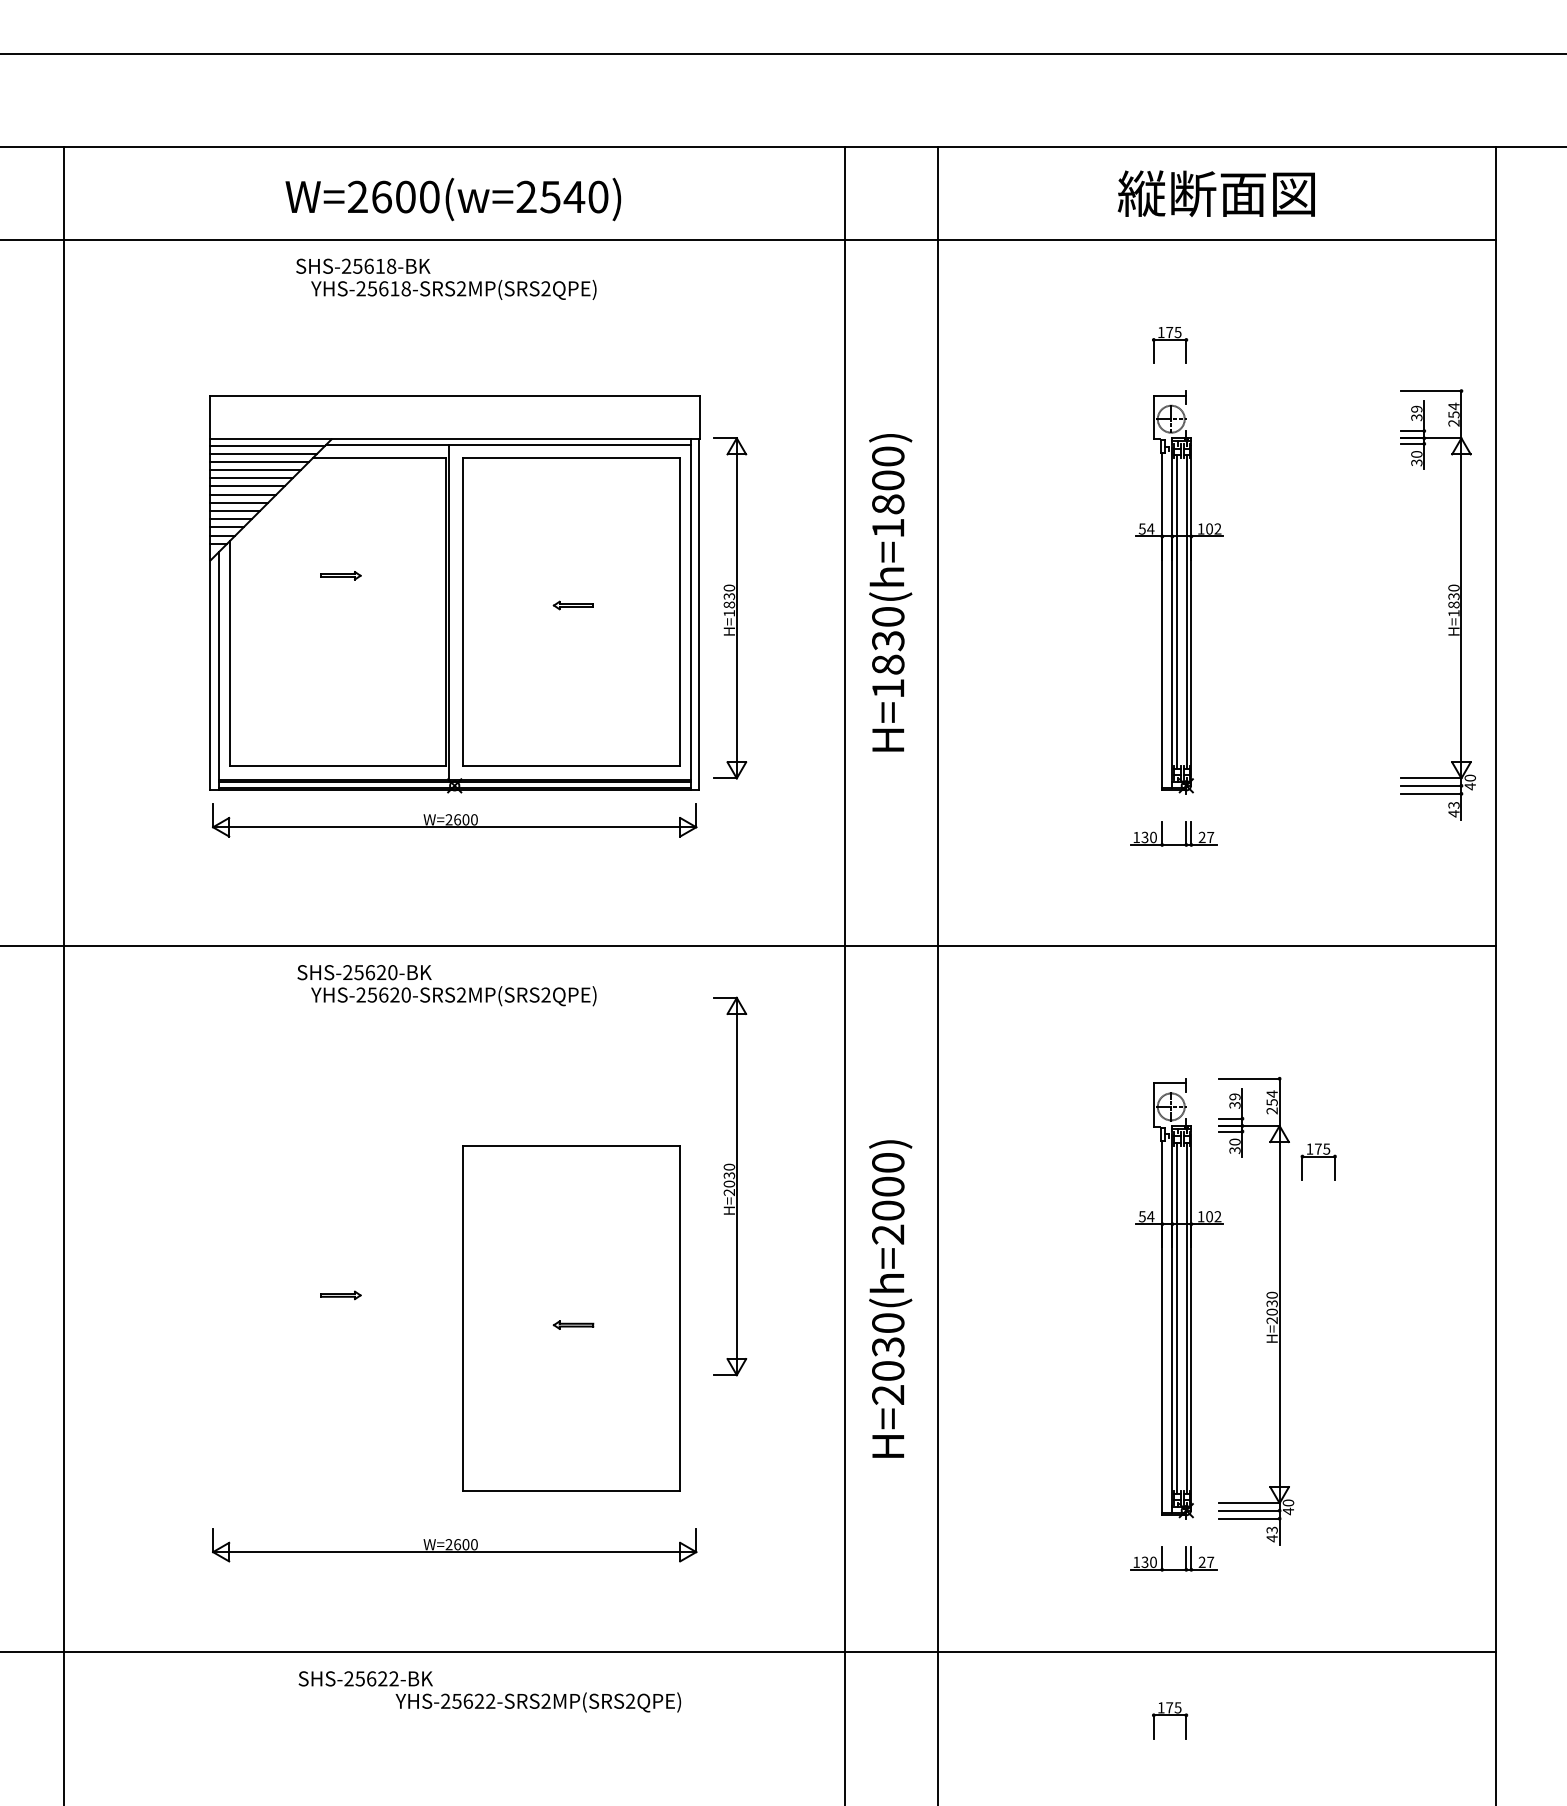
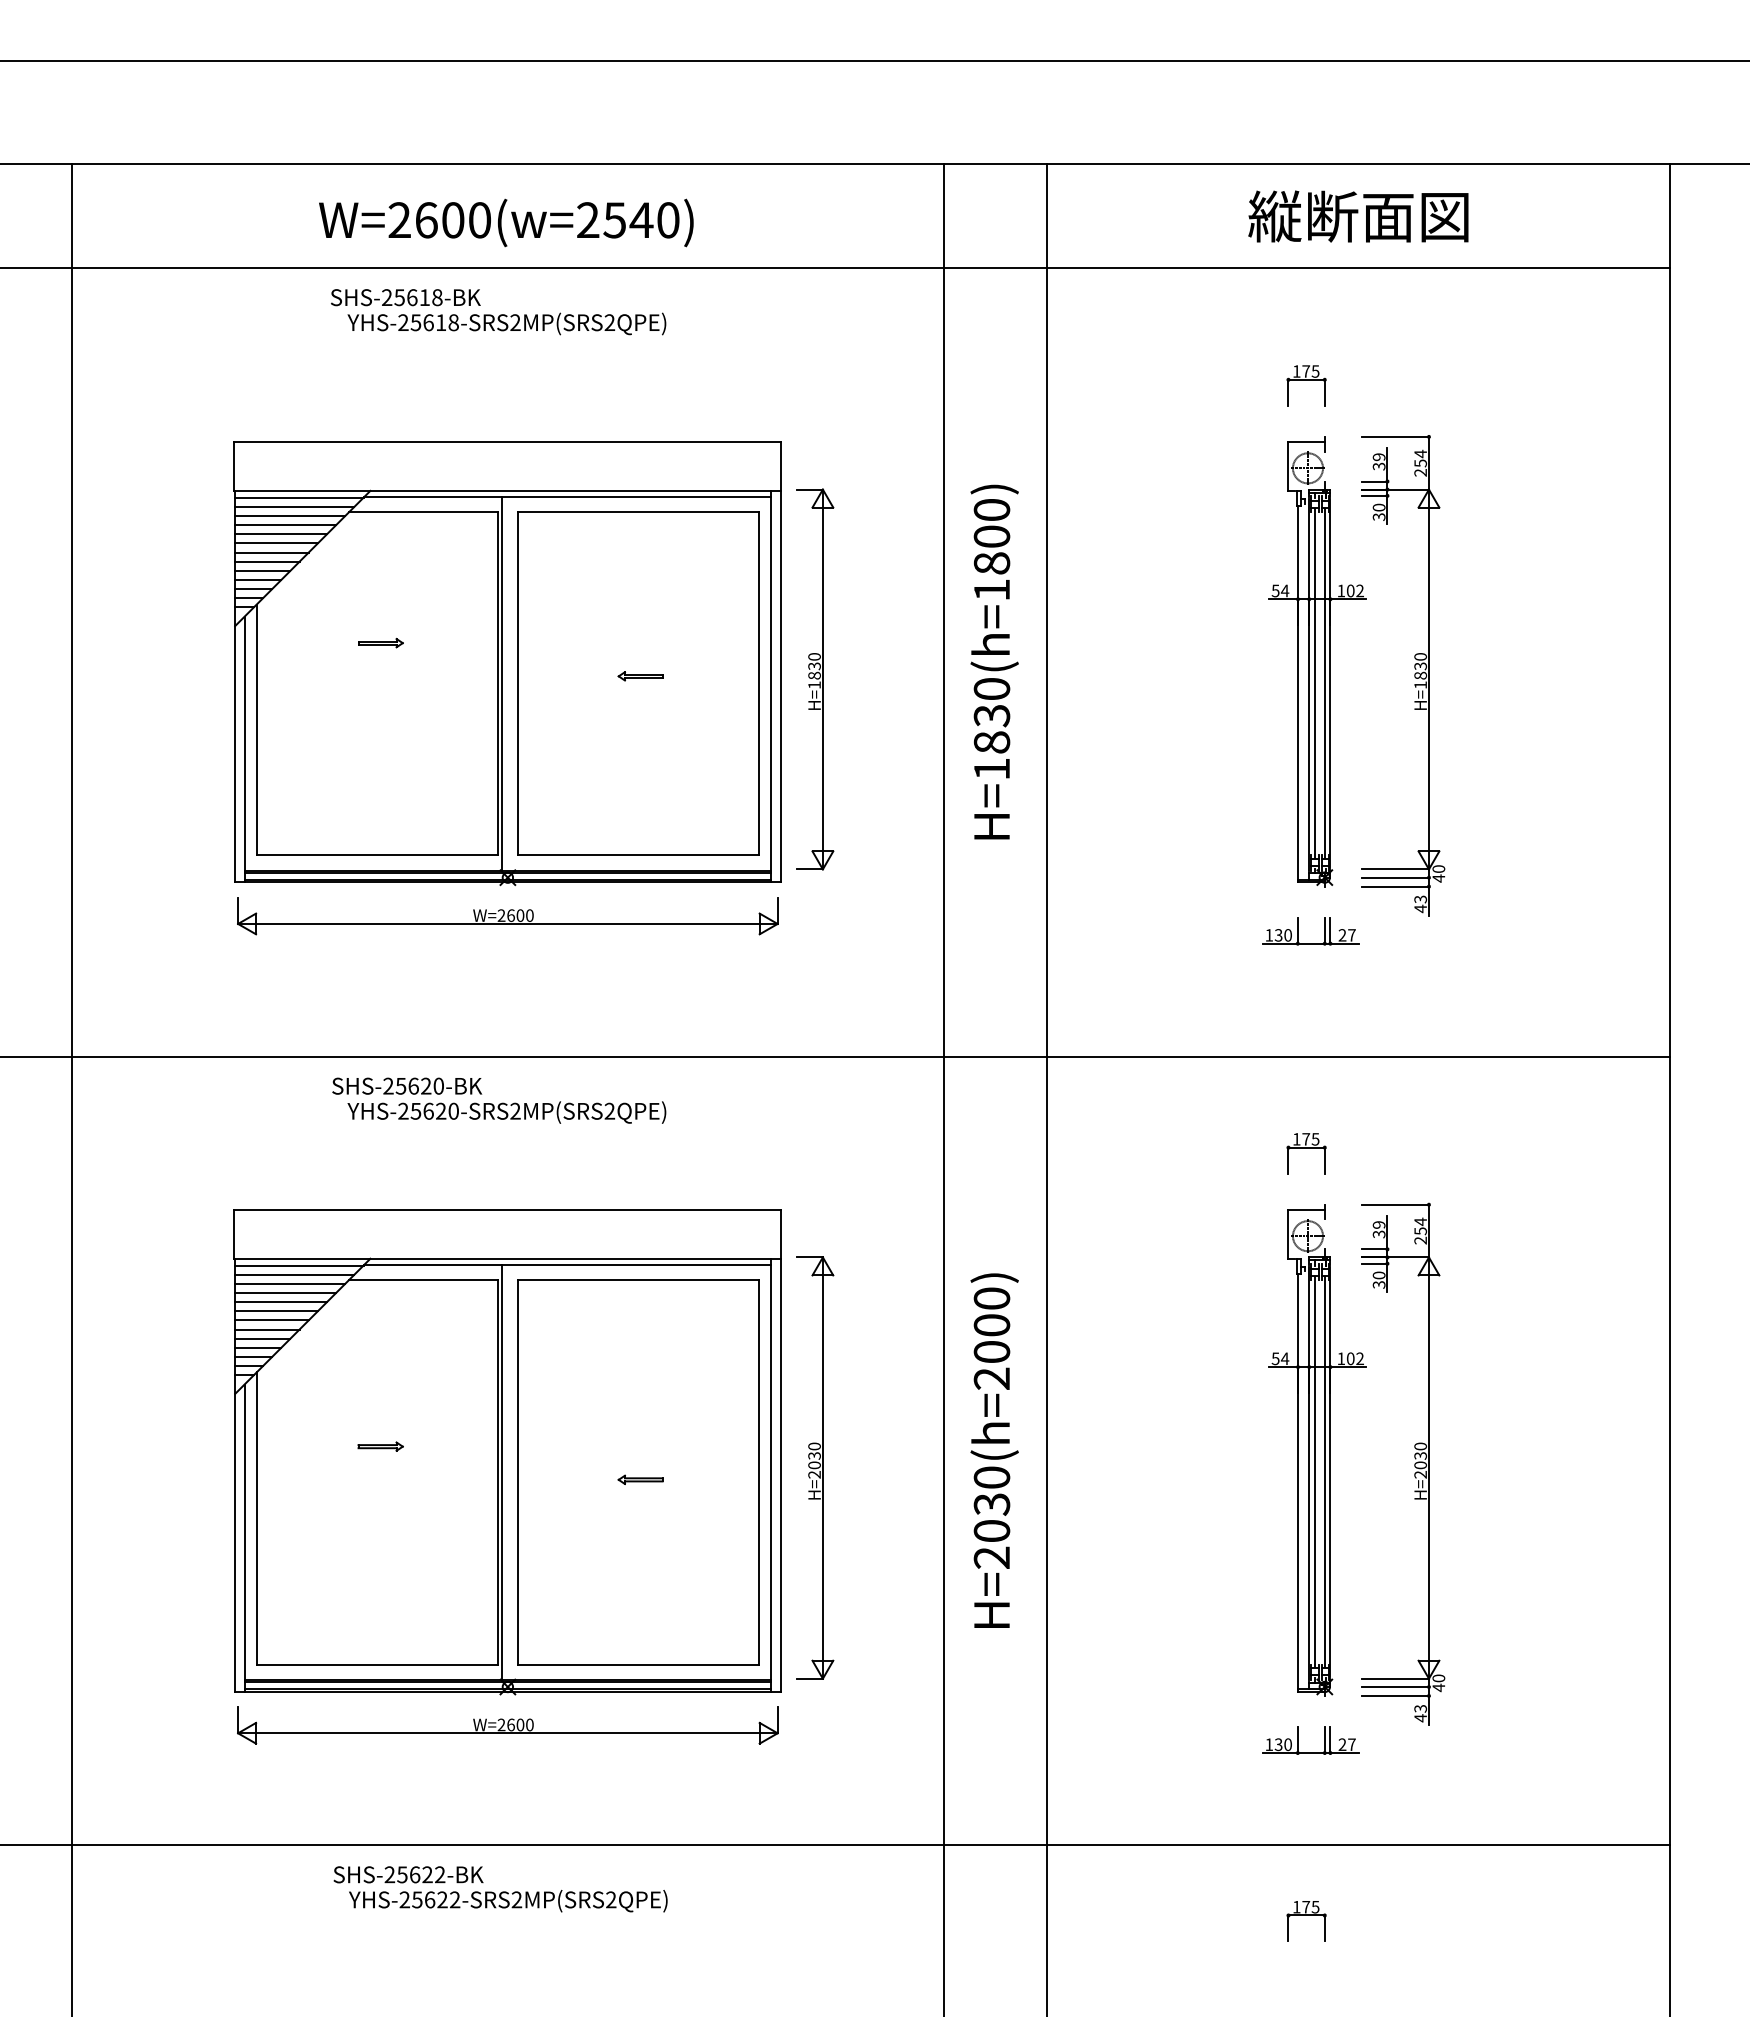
part: (1448, 604) -> (1414, 675), moved
part: (1318, 1161) -> (1306, 1153), moved
part: (730, 1186) -> (815, 1467), moved
part: (454, 1300) -> (507, 1452), added
text: (538, 1702) -> (508, 1901), moved

